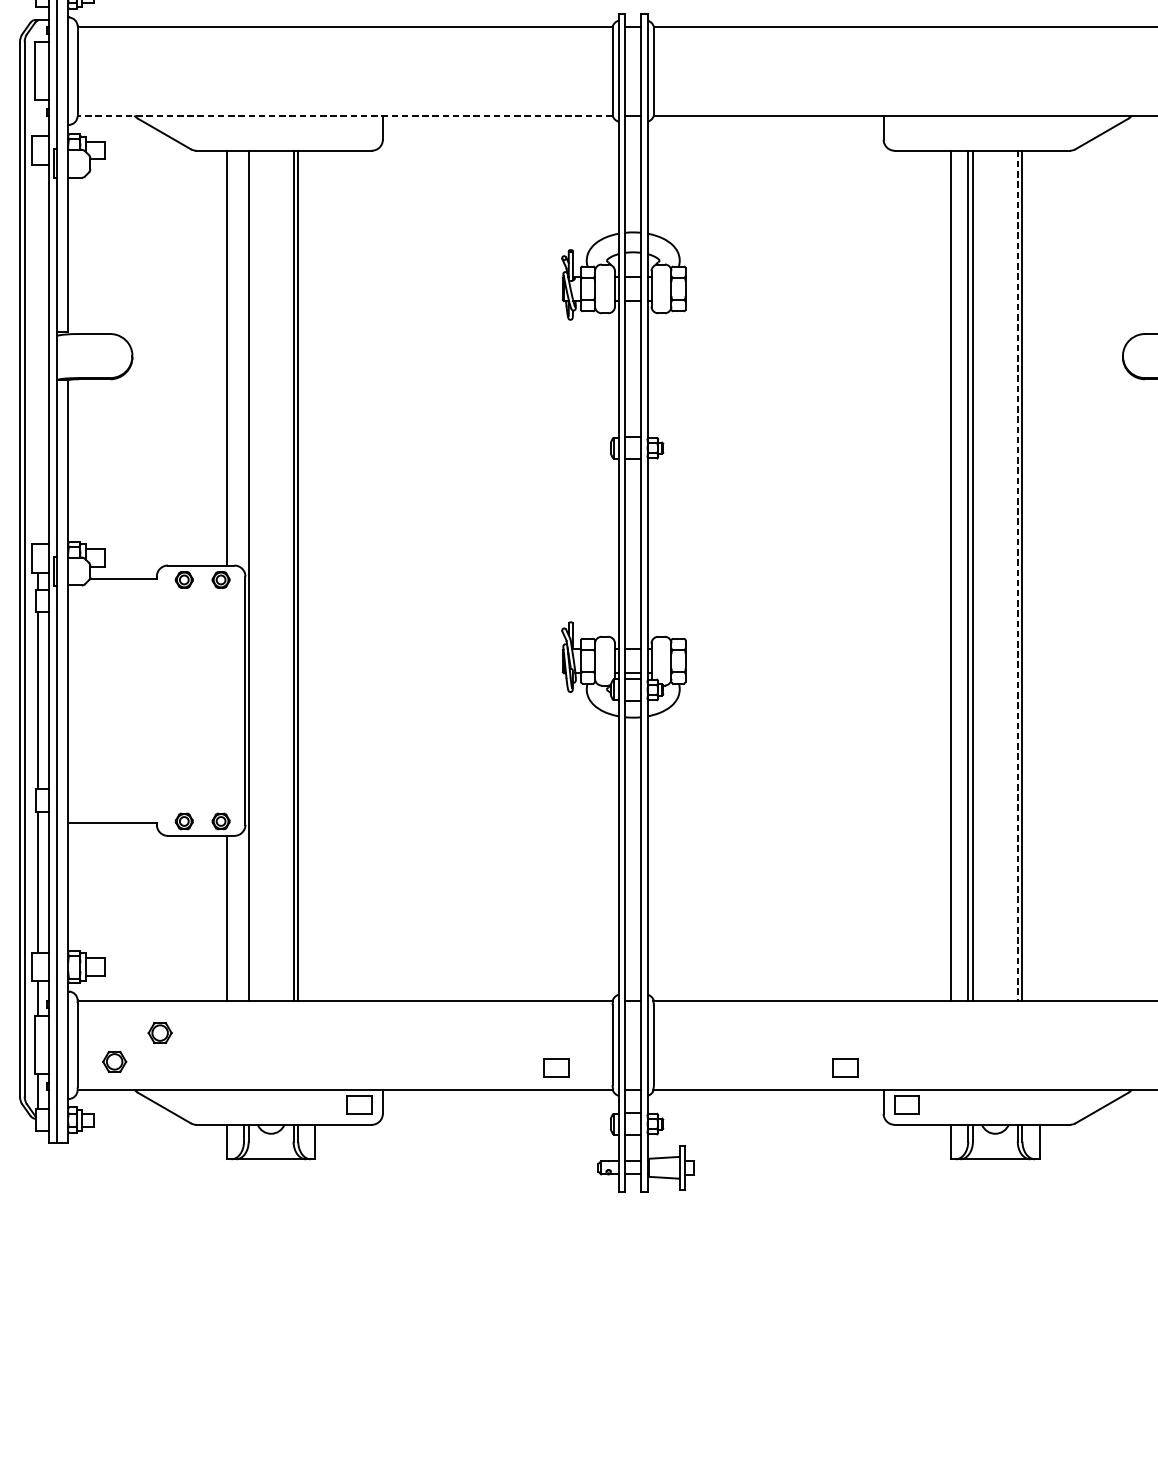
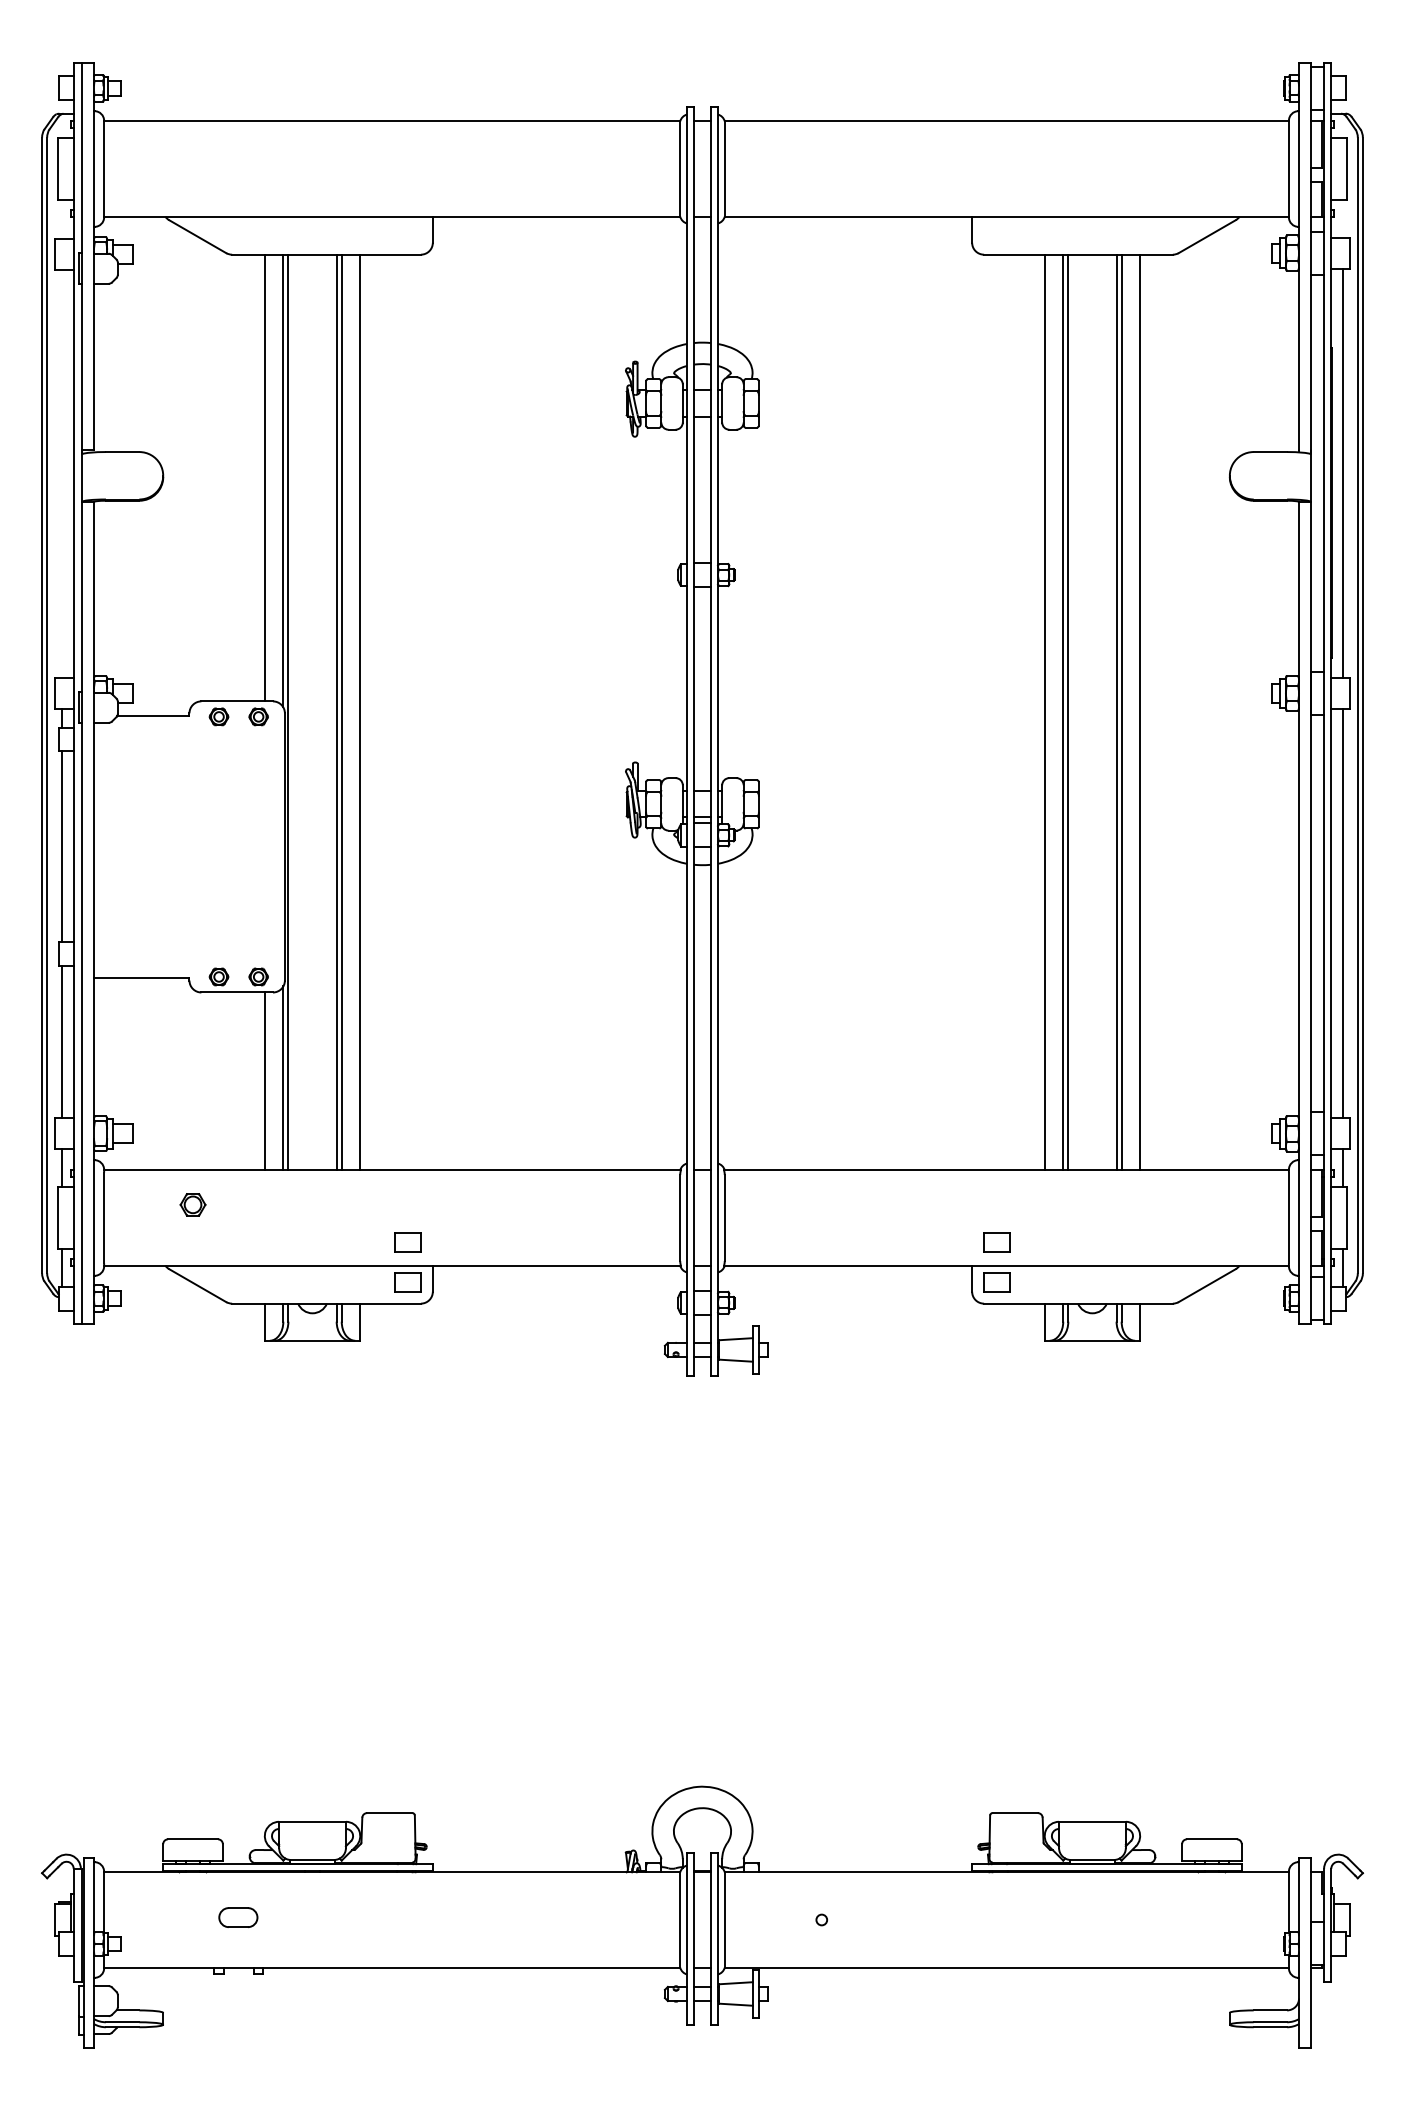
line: (344, 115) -> (391, 216), dashed -> solid
line: (244, 360) -> (283, 480), added
line: (315, 575) -> (360, 712), added
line: (1017, 575) -> (1116, 712), dashed -> solid
line: (1039, 575) -> (1140, 712), added
line: (244, 915) -> (283, 1078), added
part: (114, 1061) -> (143, 1235), removed
part: (556, 1068) -> (407, 1242), moved
part: (844, 1068) -> (996, 1242), moved

